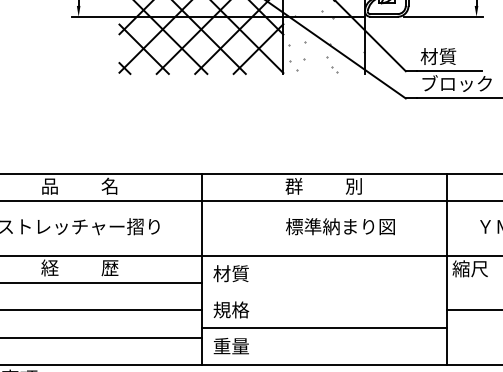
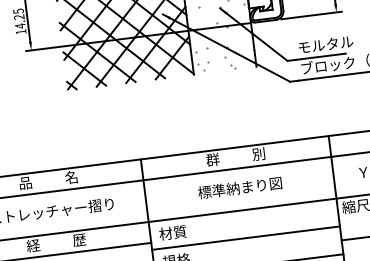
text: (456, 56) -> (325, 44), 材質 -> モルタル
text: (340, 226) -> (240, 187), moved
line: (323, 292) -> (245, 238), added

